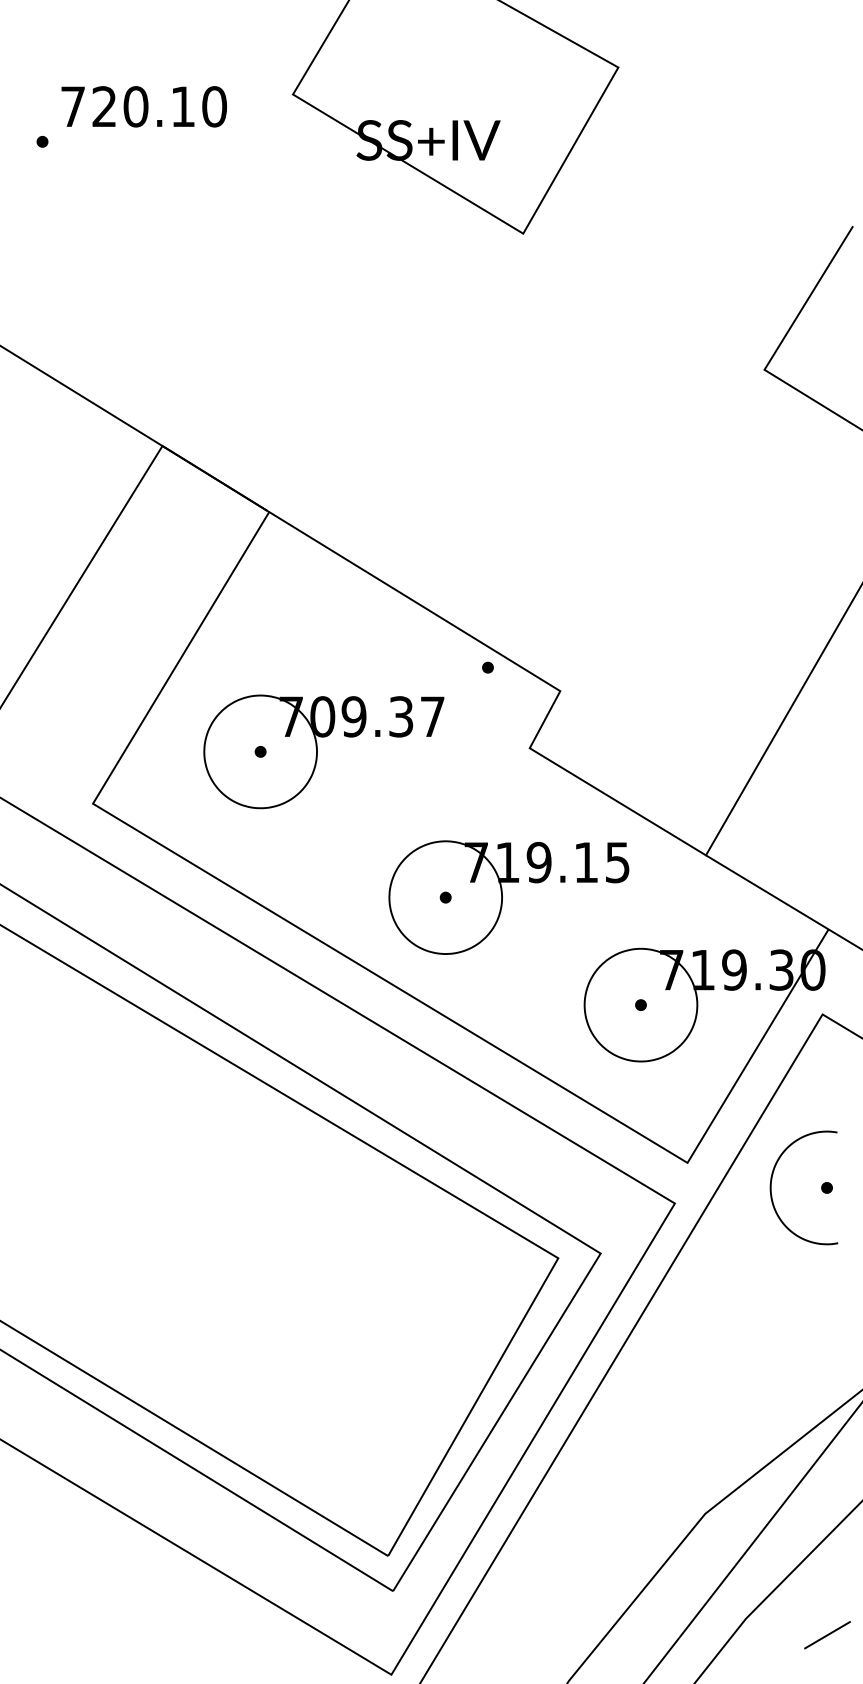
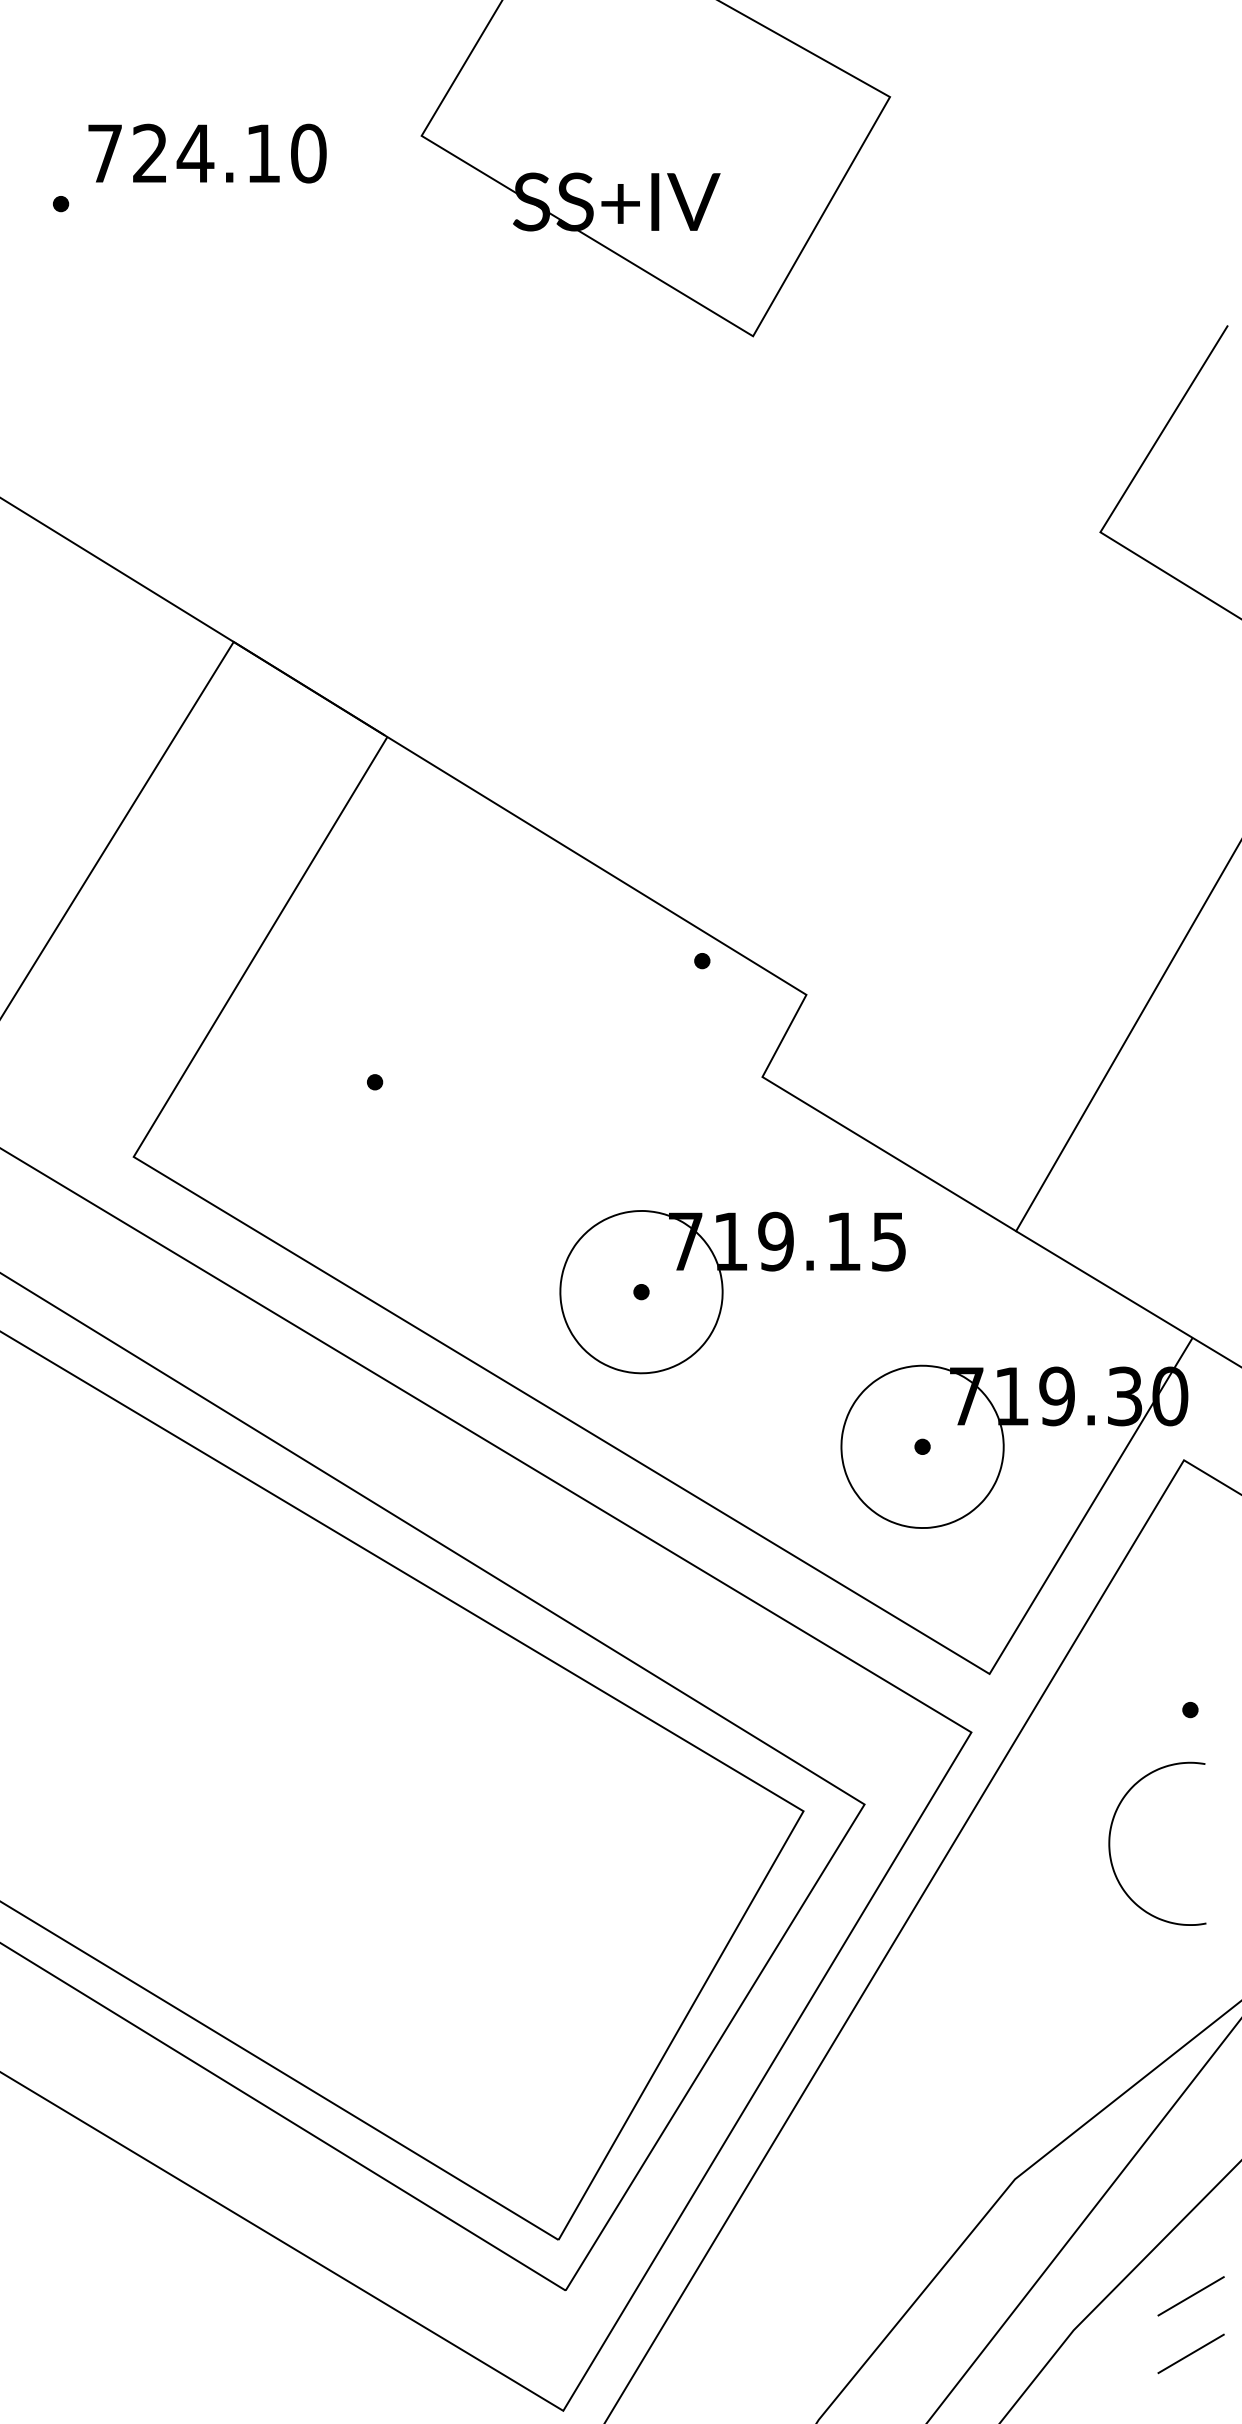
text: (135, 106) -> (194, 153), 720.10 -> 724.10
part: (323, 751) -> (465, 1081), removed
curve: (772, 1180) -> (1111, 1833), moved
line: (827, 1595) -> (1191, 2296), added

